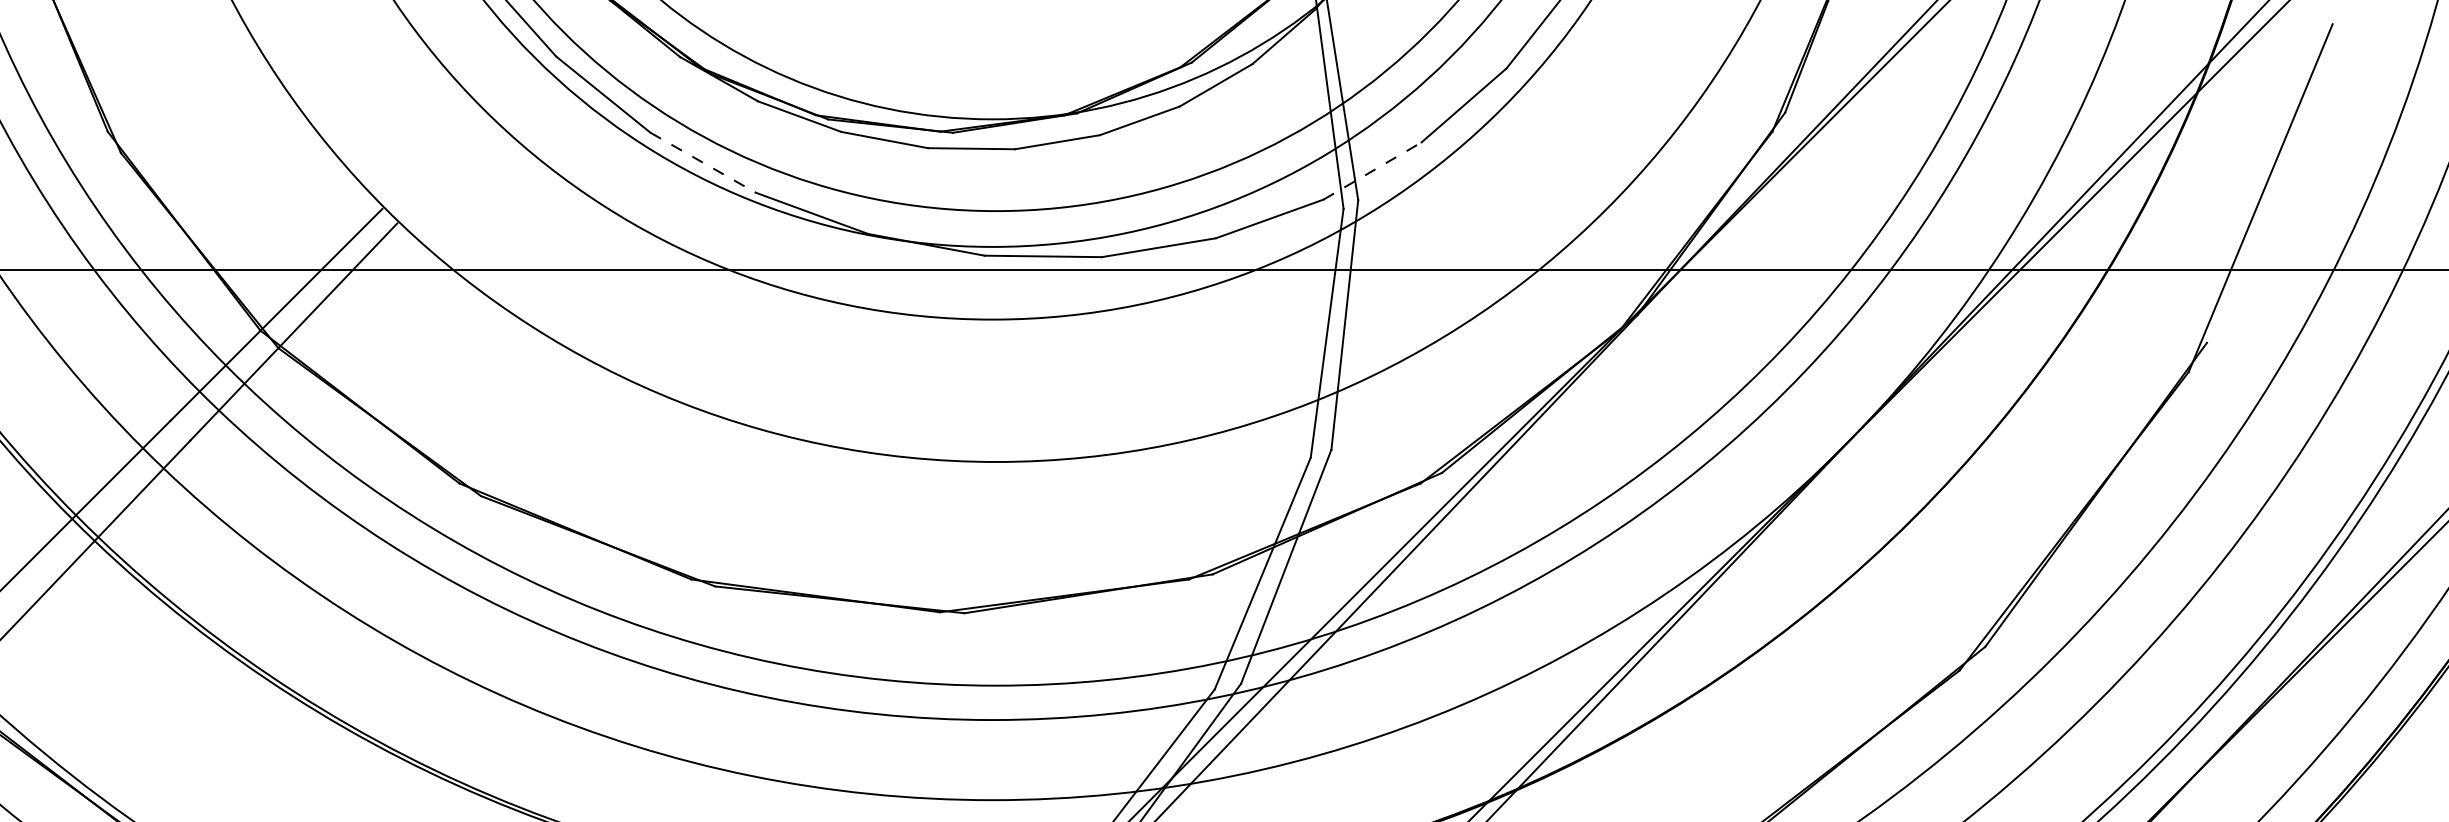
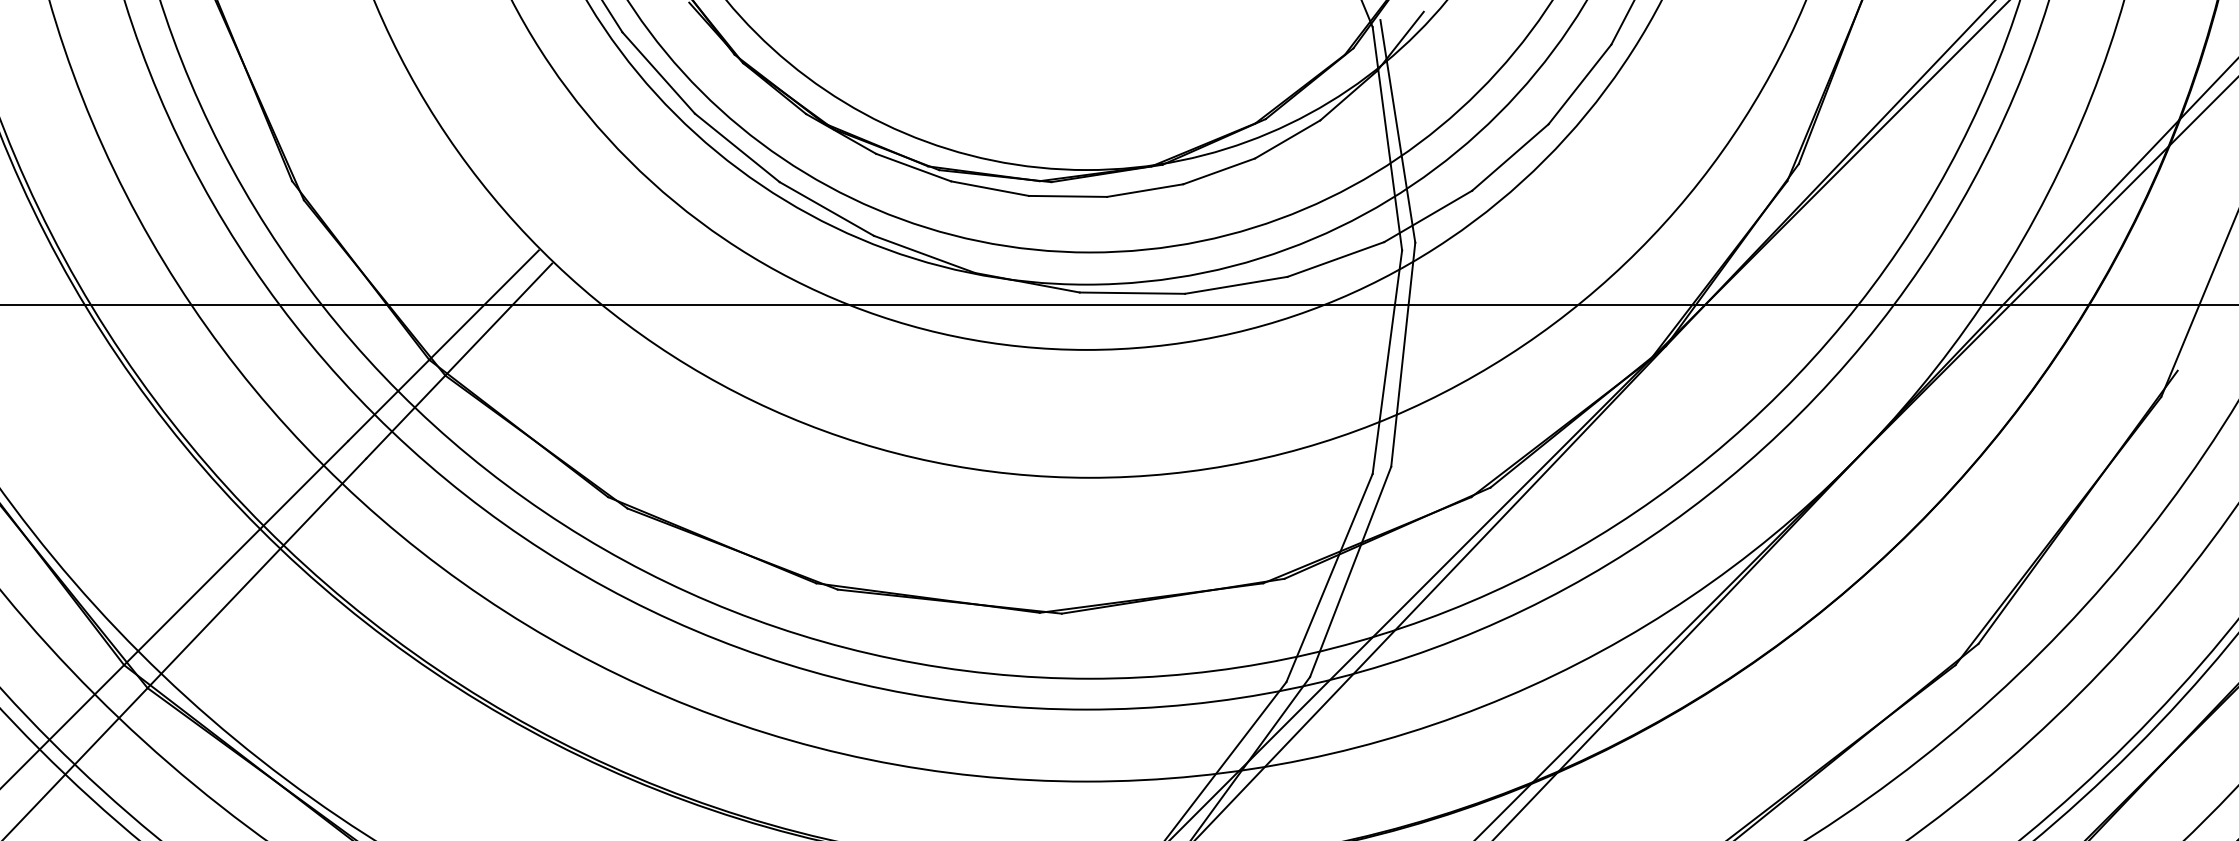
line: (703, 163) -> (827, 209), dashed -> solid
line: (1372, 171) -> (1428, 216), dashed -> solid

